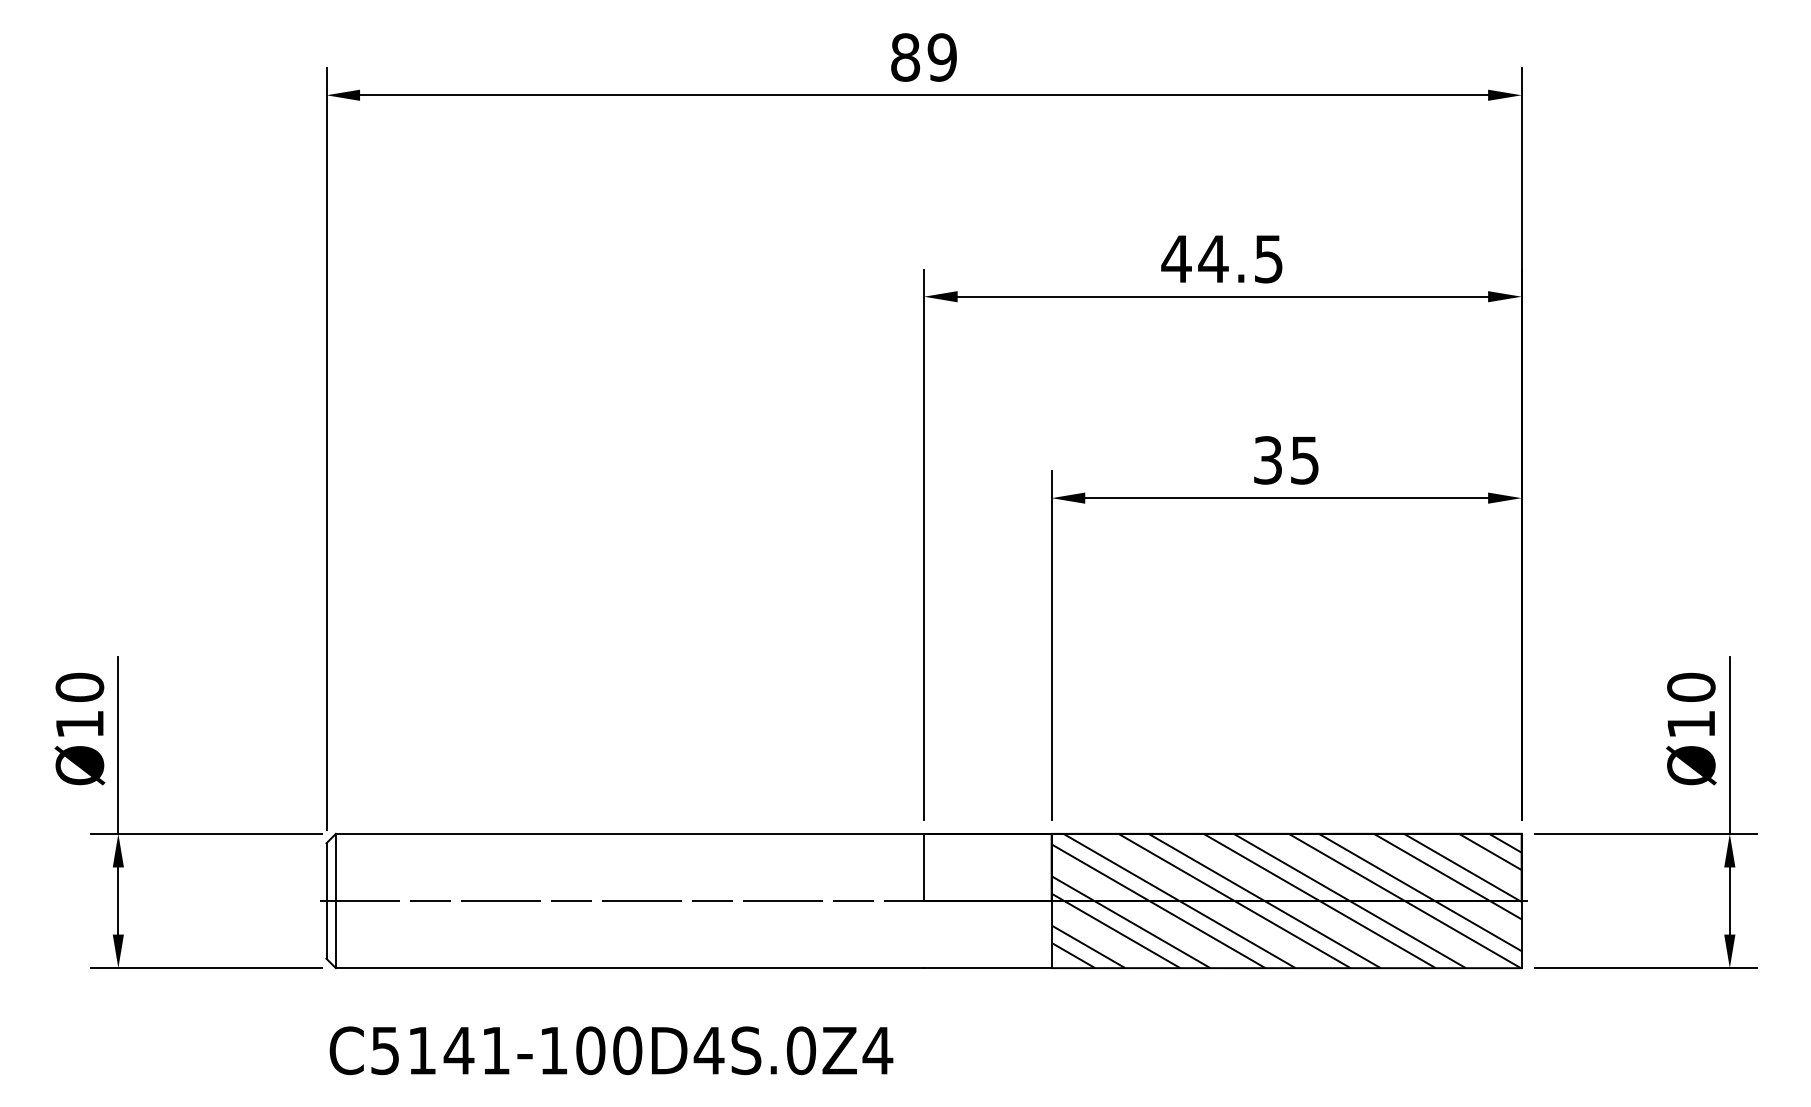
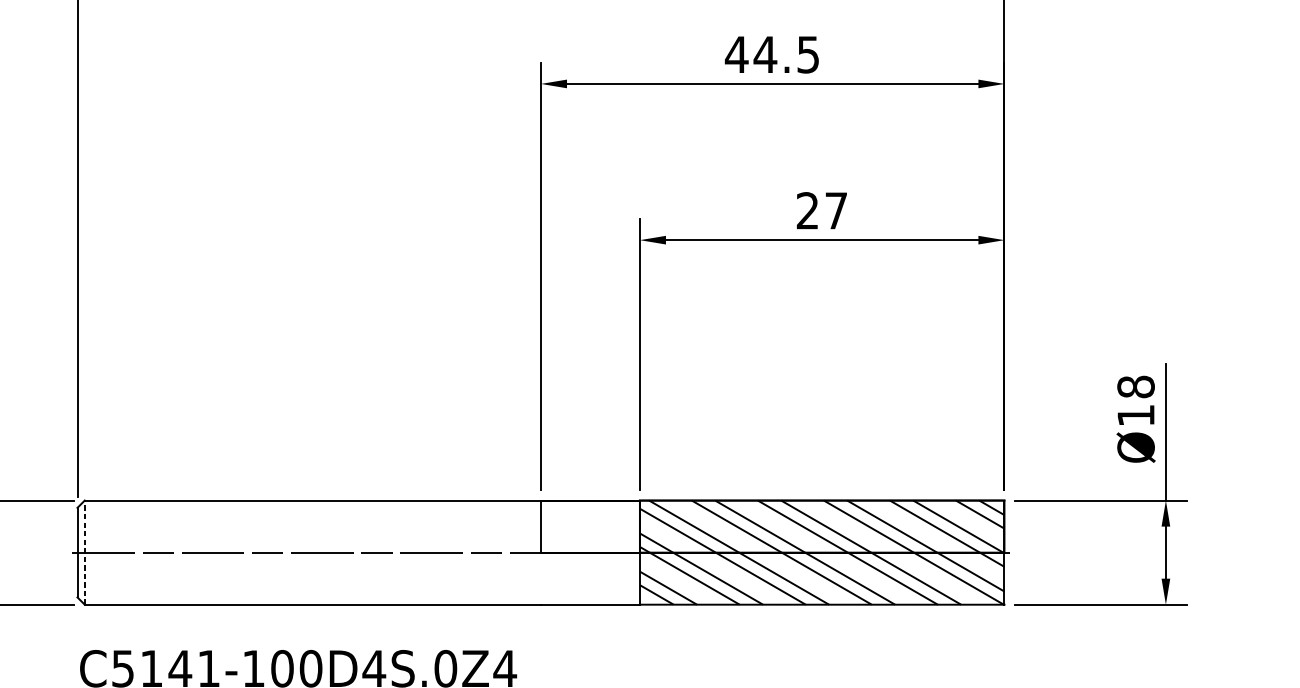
text: (1286, 460) -> (822, 210), 35 -> 27
text: (1691, 686) -> (1136, 386), Ø10 -> Ø18
line: (335, 900) -> (84, 552), solid -> dashed

